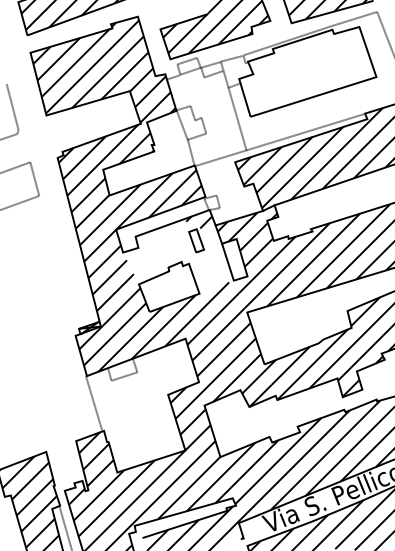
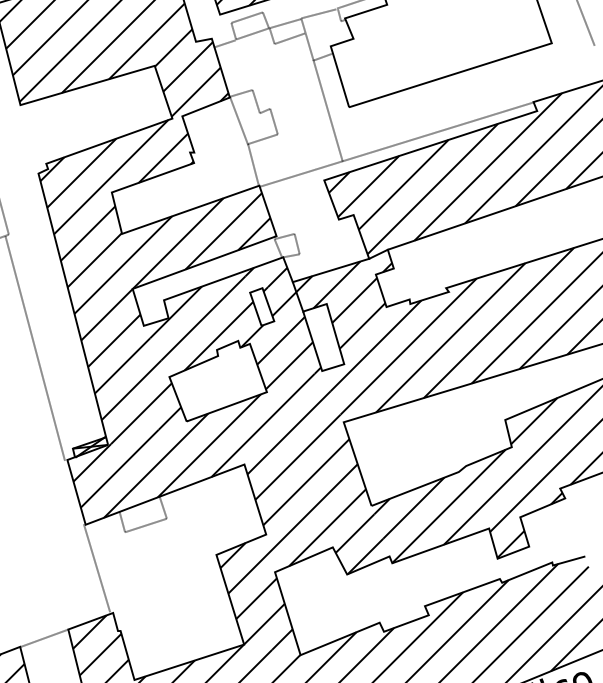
hatch: (158, 250) -> (200, 322), added
hatch: (208, 259) -> (281, 336), added
line: (55, 266) -> (35, 348), added
line: (61, 446) -> (44, 638), added

